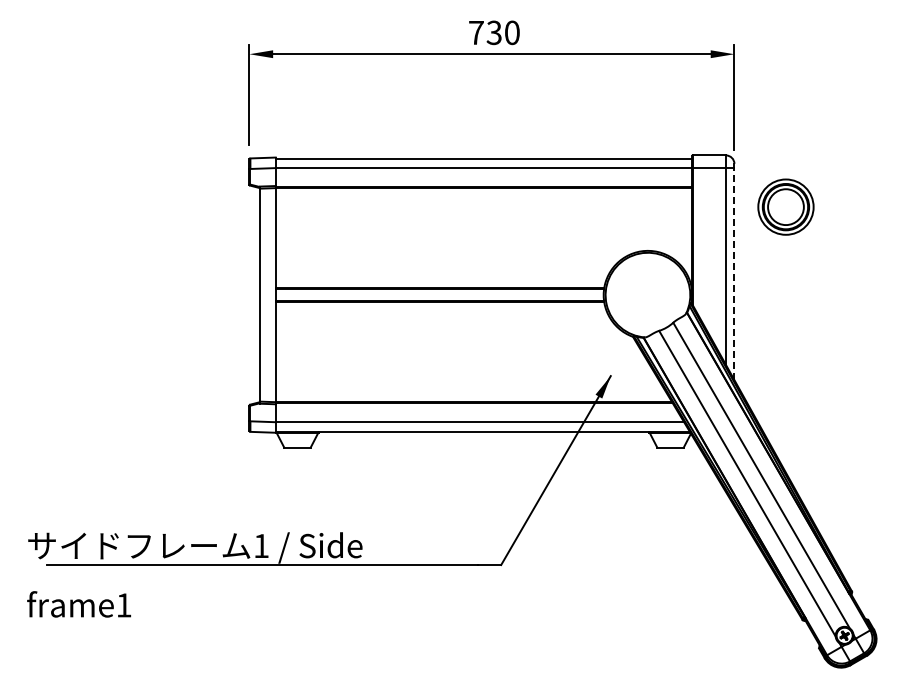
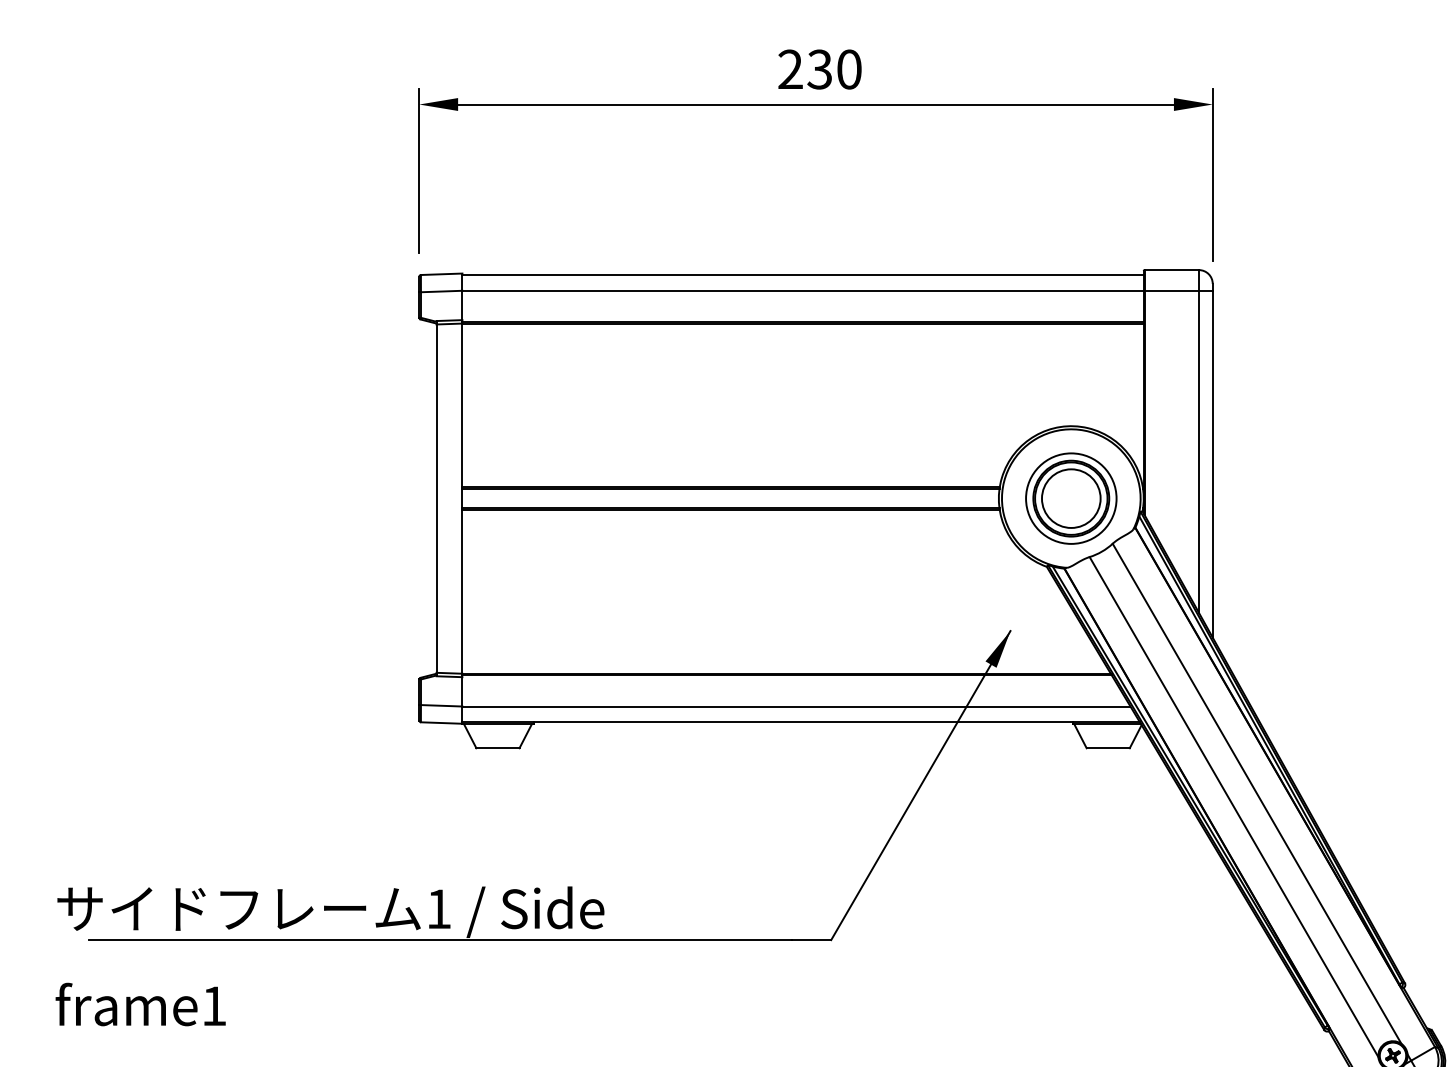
text: (476, 32) -> (790, 68), 730 -> 230
part: (785, 206) -> (1070, 497), moved
line: (734, 273) -> (1212, 463), dashed -> solid

